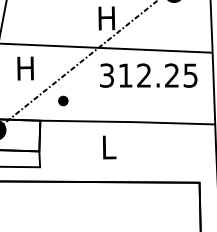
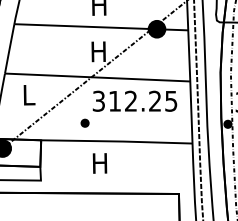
text: (25, 67) -> (28, 94), H -> L
part: (62, 100) -> (84, 122), moved
text: (107, 147) -> (99, 163), L -> H

